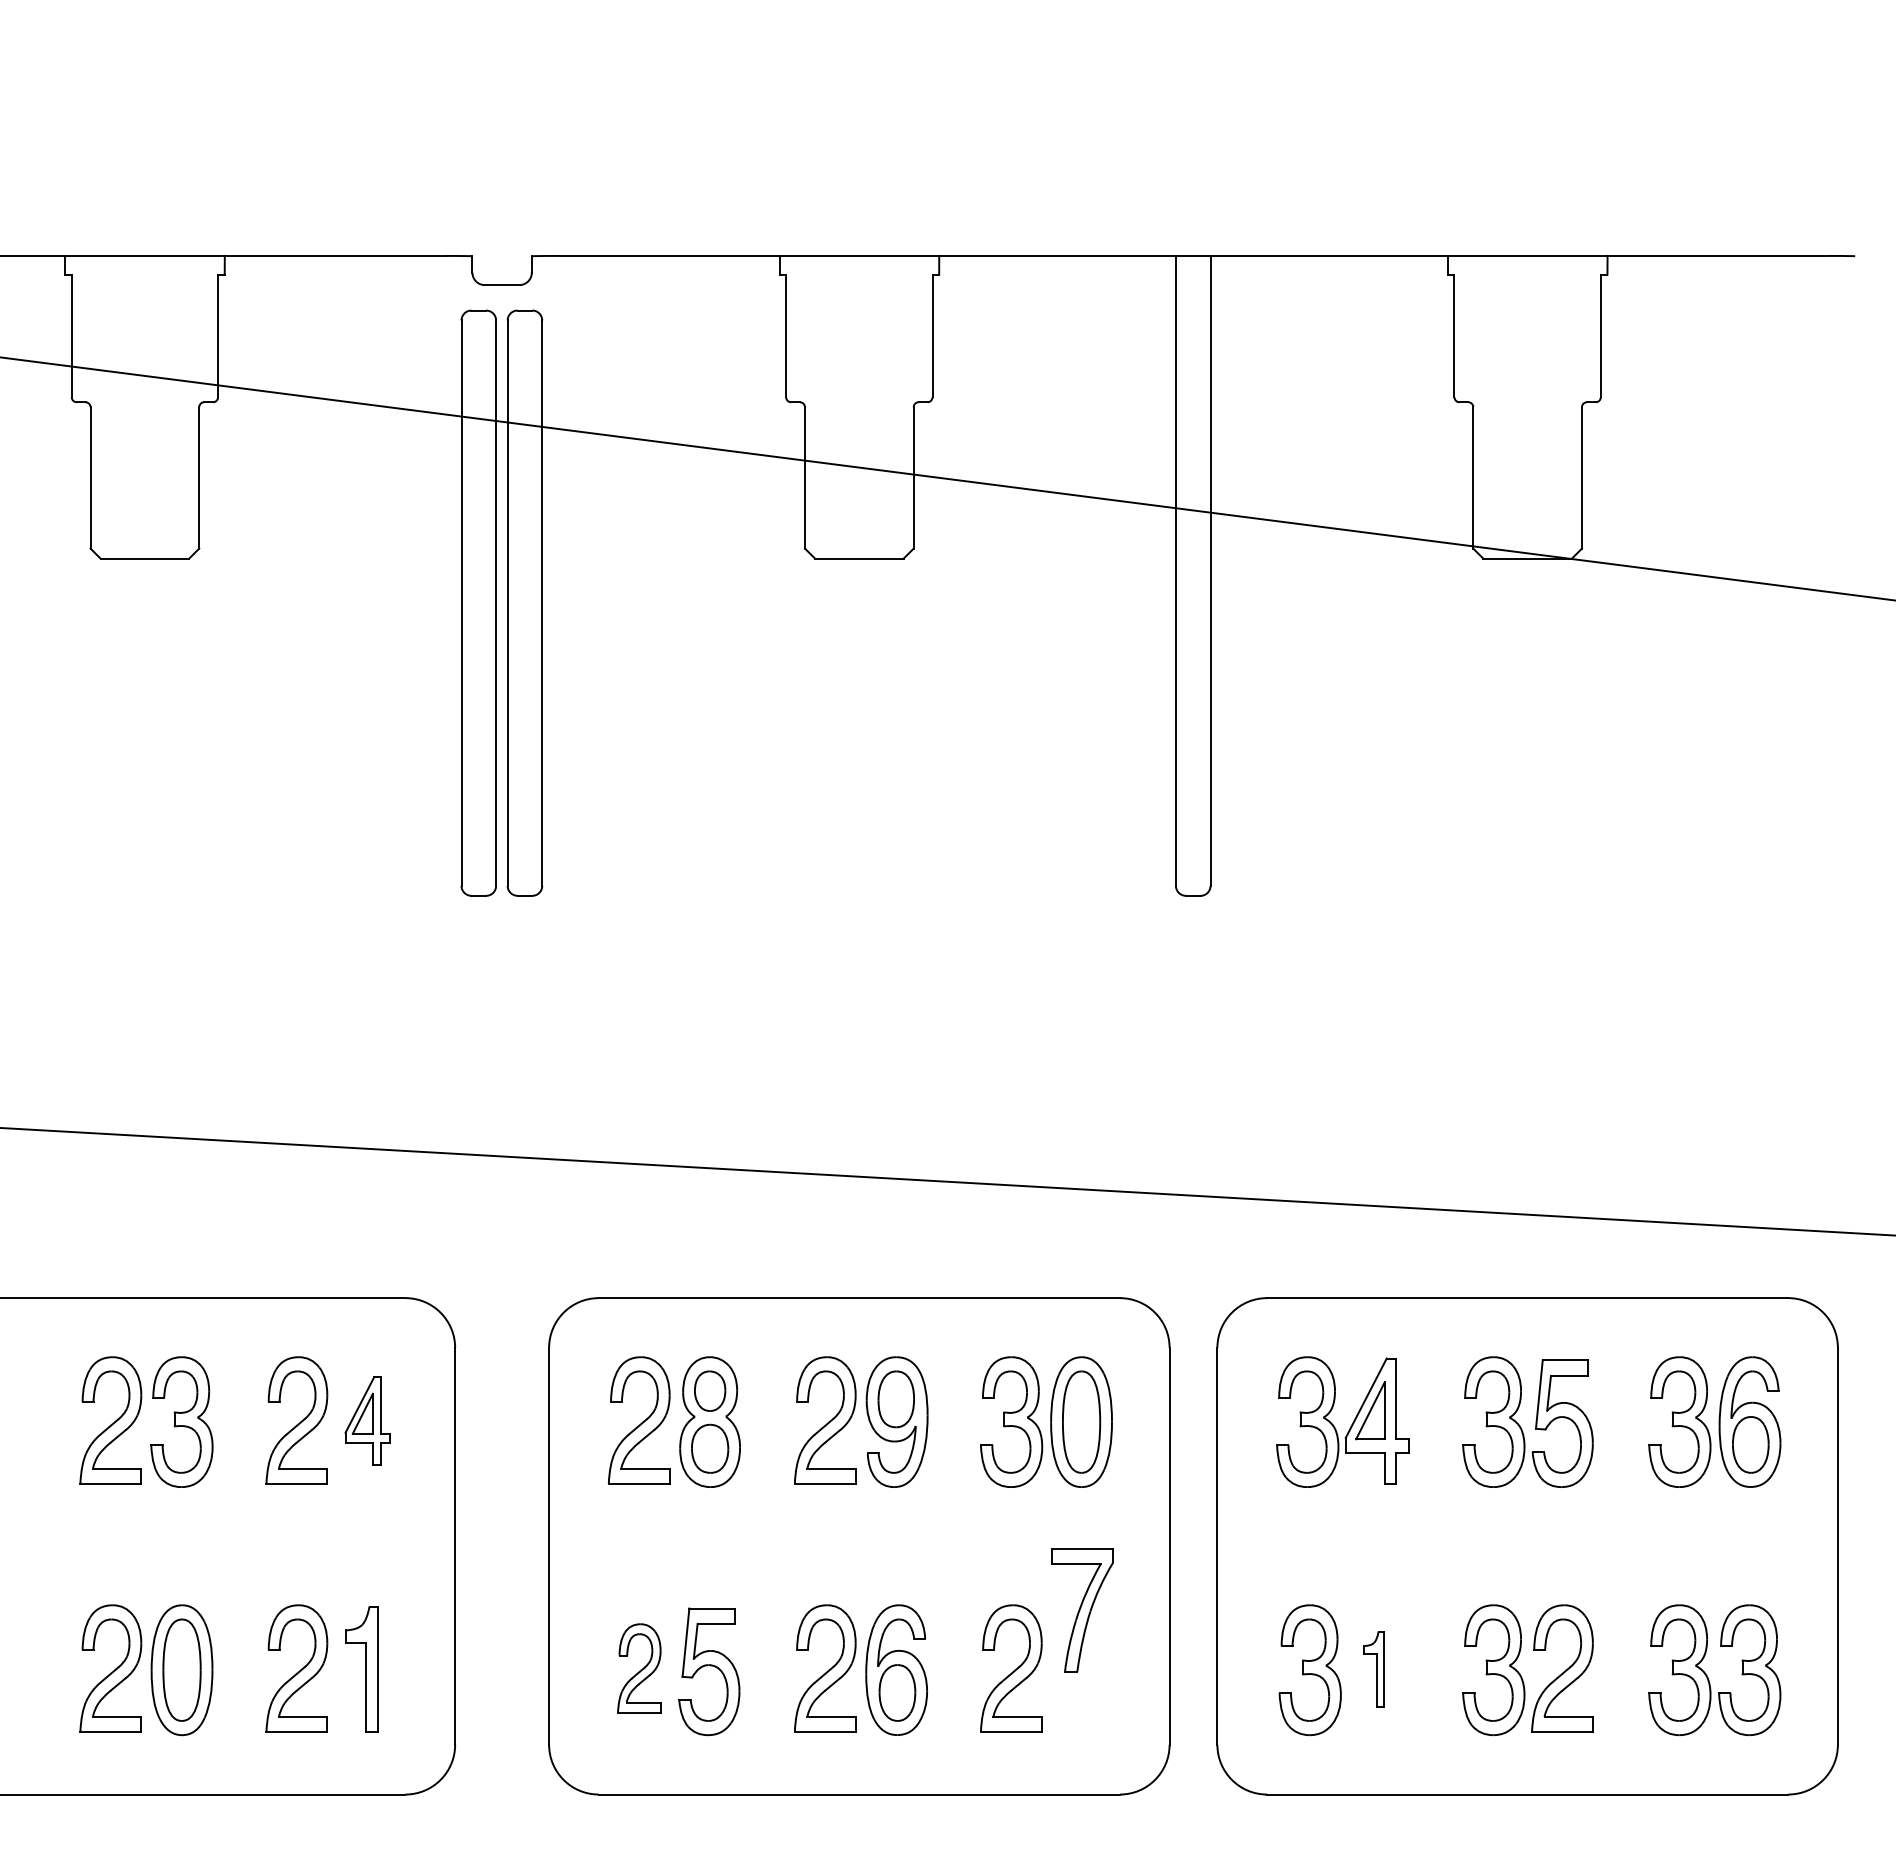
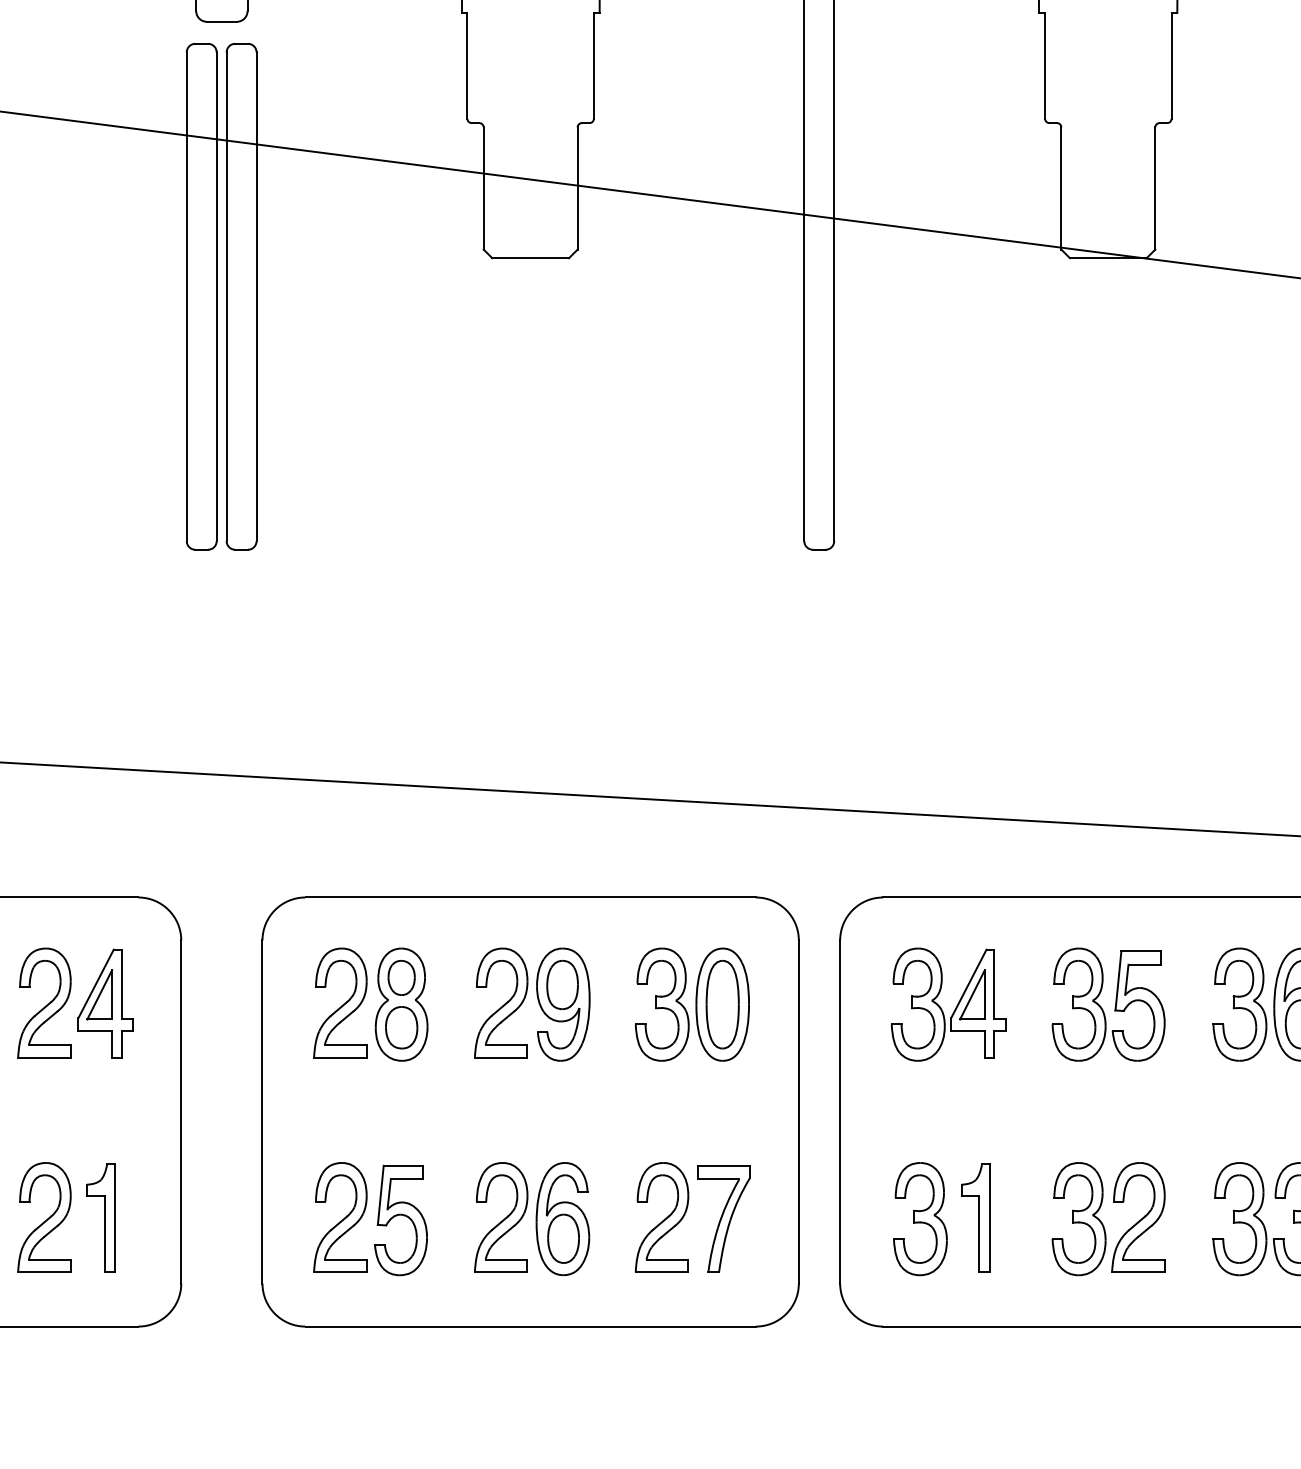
part: (367, 1420) -> (105, 1003), size x1.43
part: (1082, 1610) -> (723, 1219), moved
part: (639, 1668) -> (340, 1217), size x1.43
part: (1373, 1669) -> (975, 1218), size x1.67

